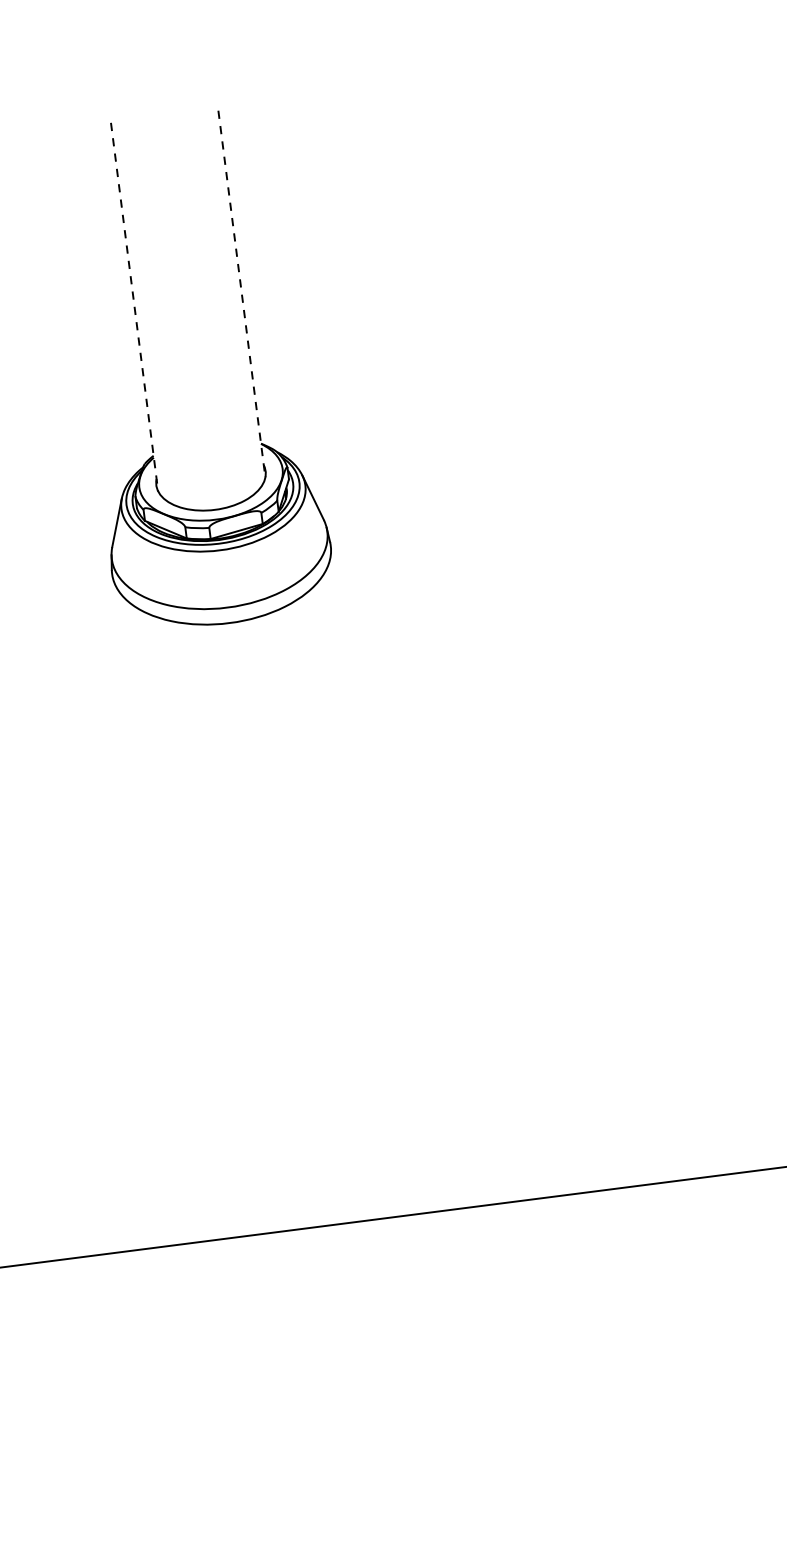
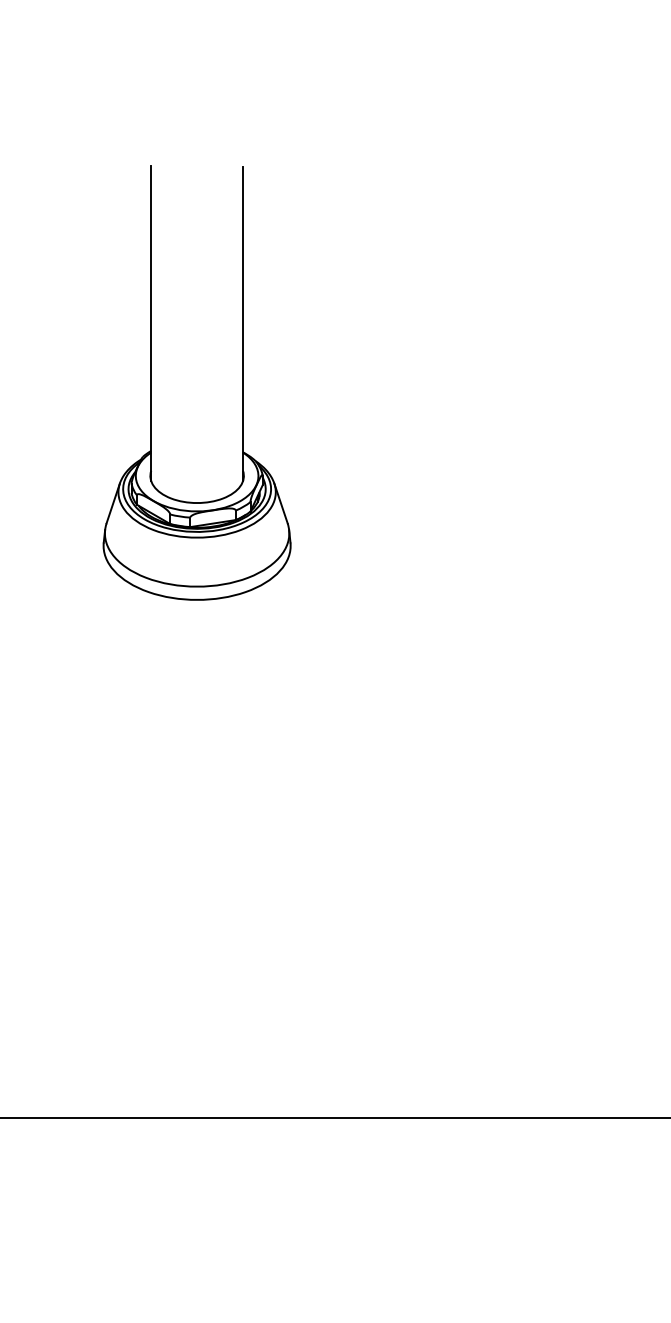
line: (241, 294) -> (242, 324), dashed -> solid
line: (134, 306) -> (151, 323), dashed -> solid

